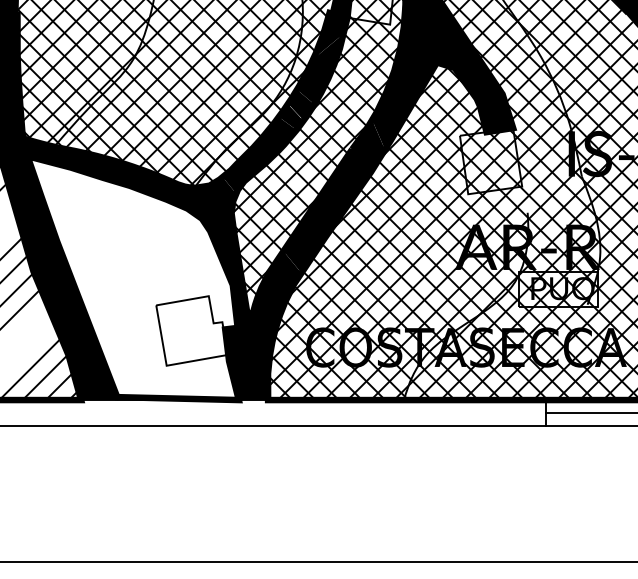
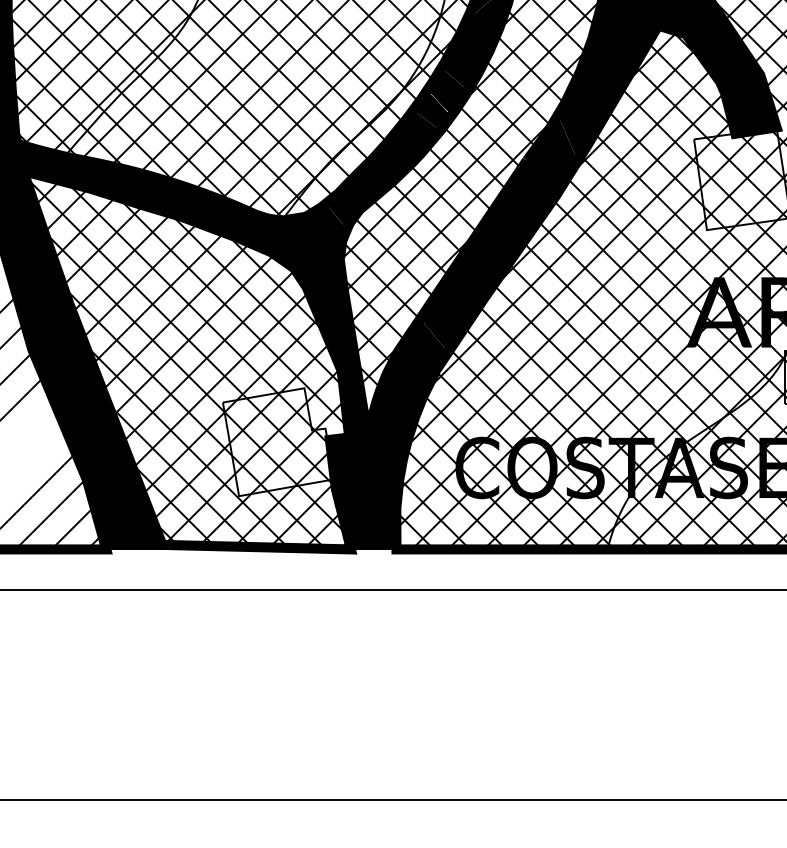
hatch: (132, 278) -> (186, 360), added

